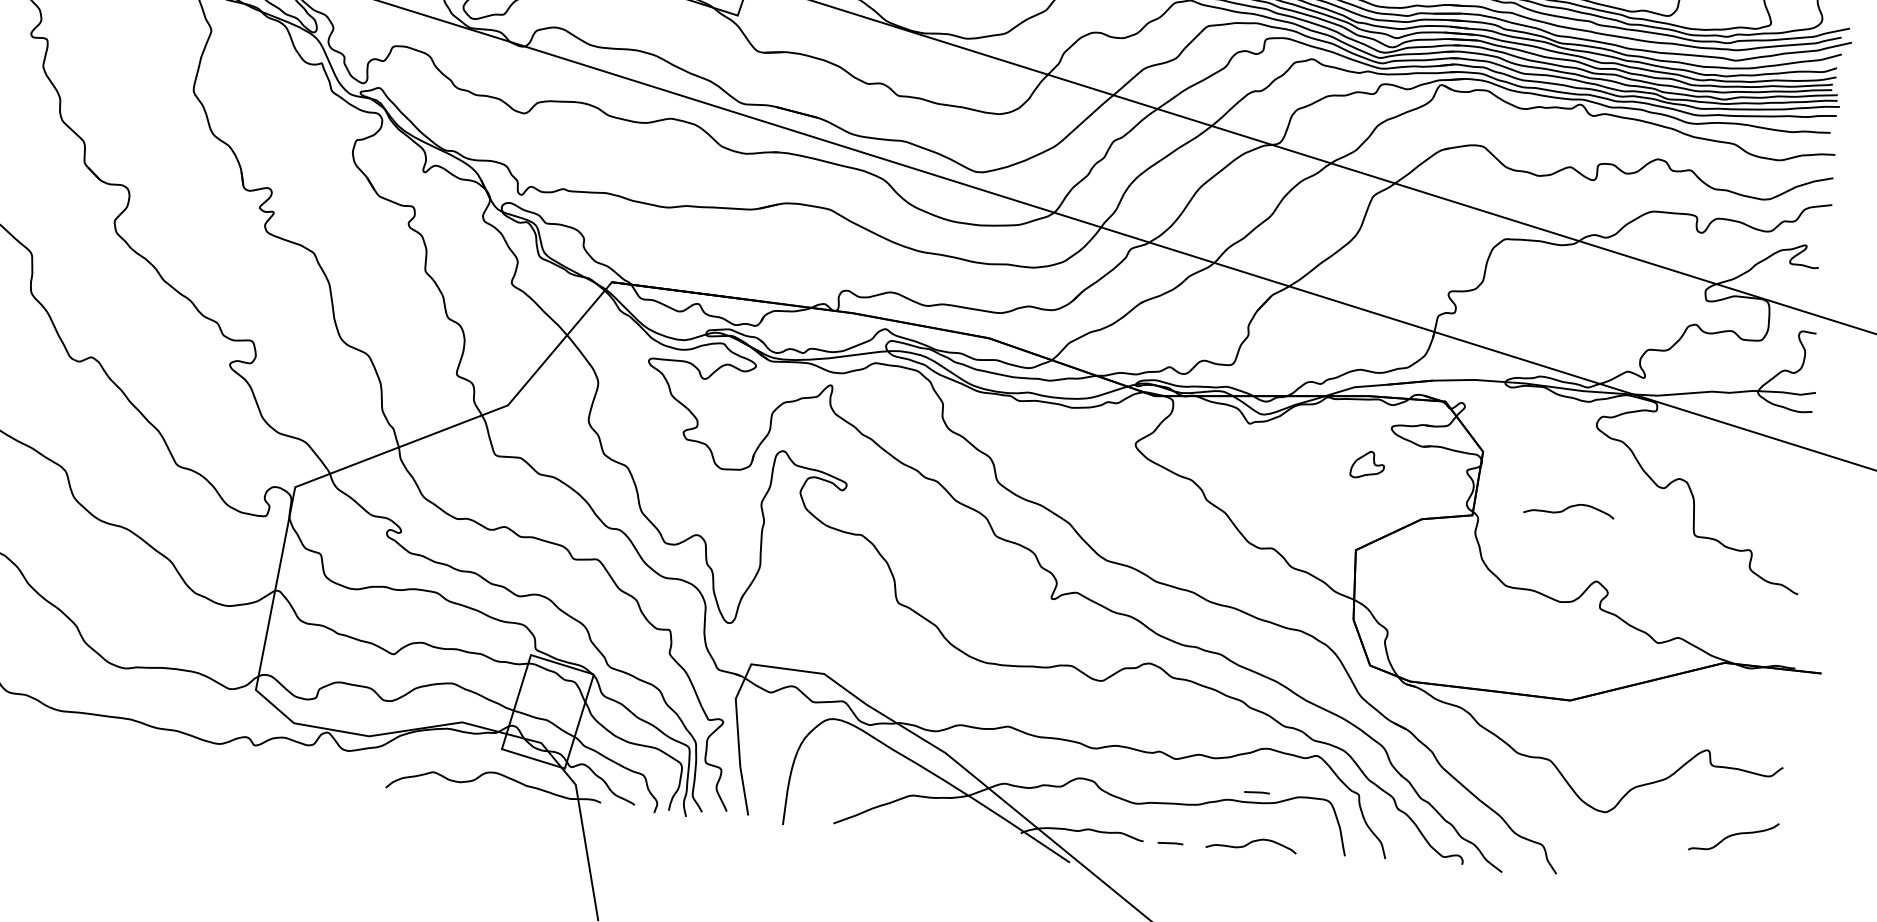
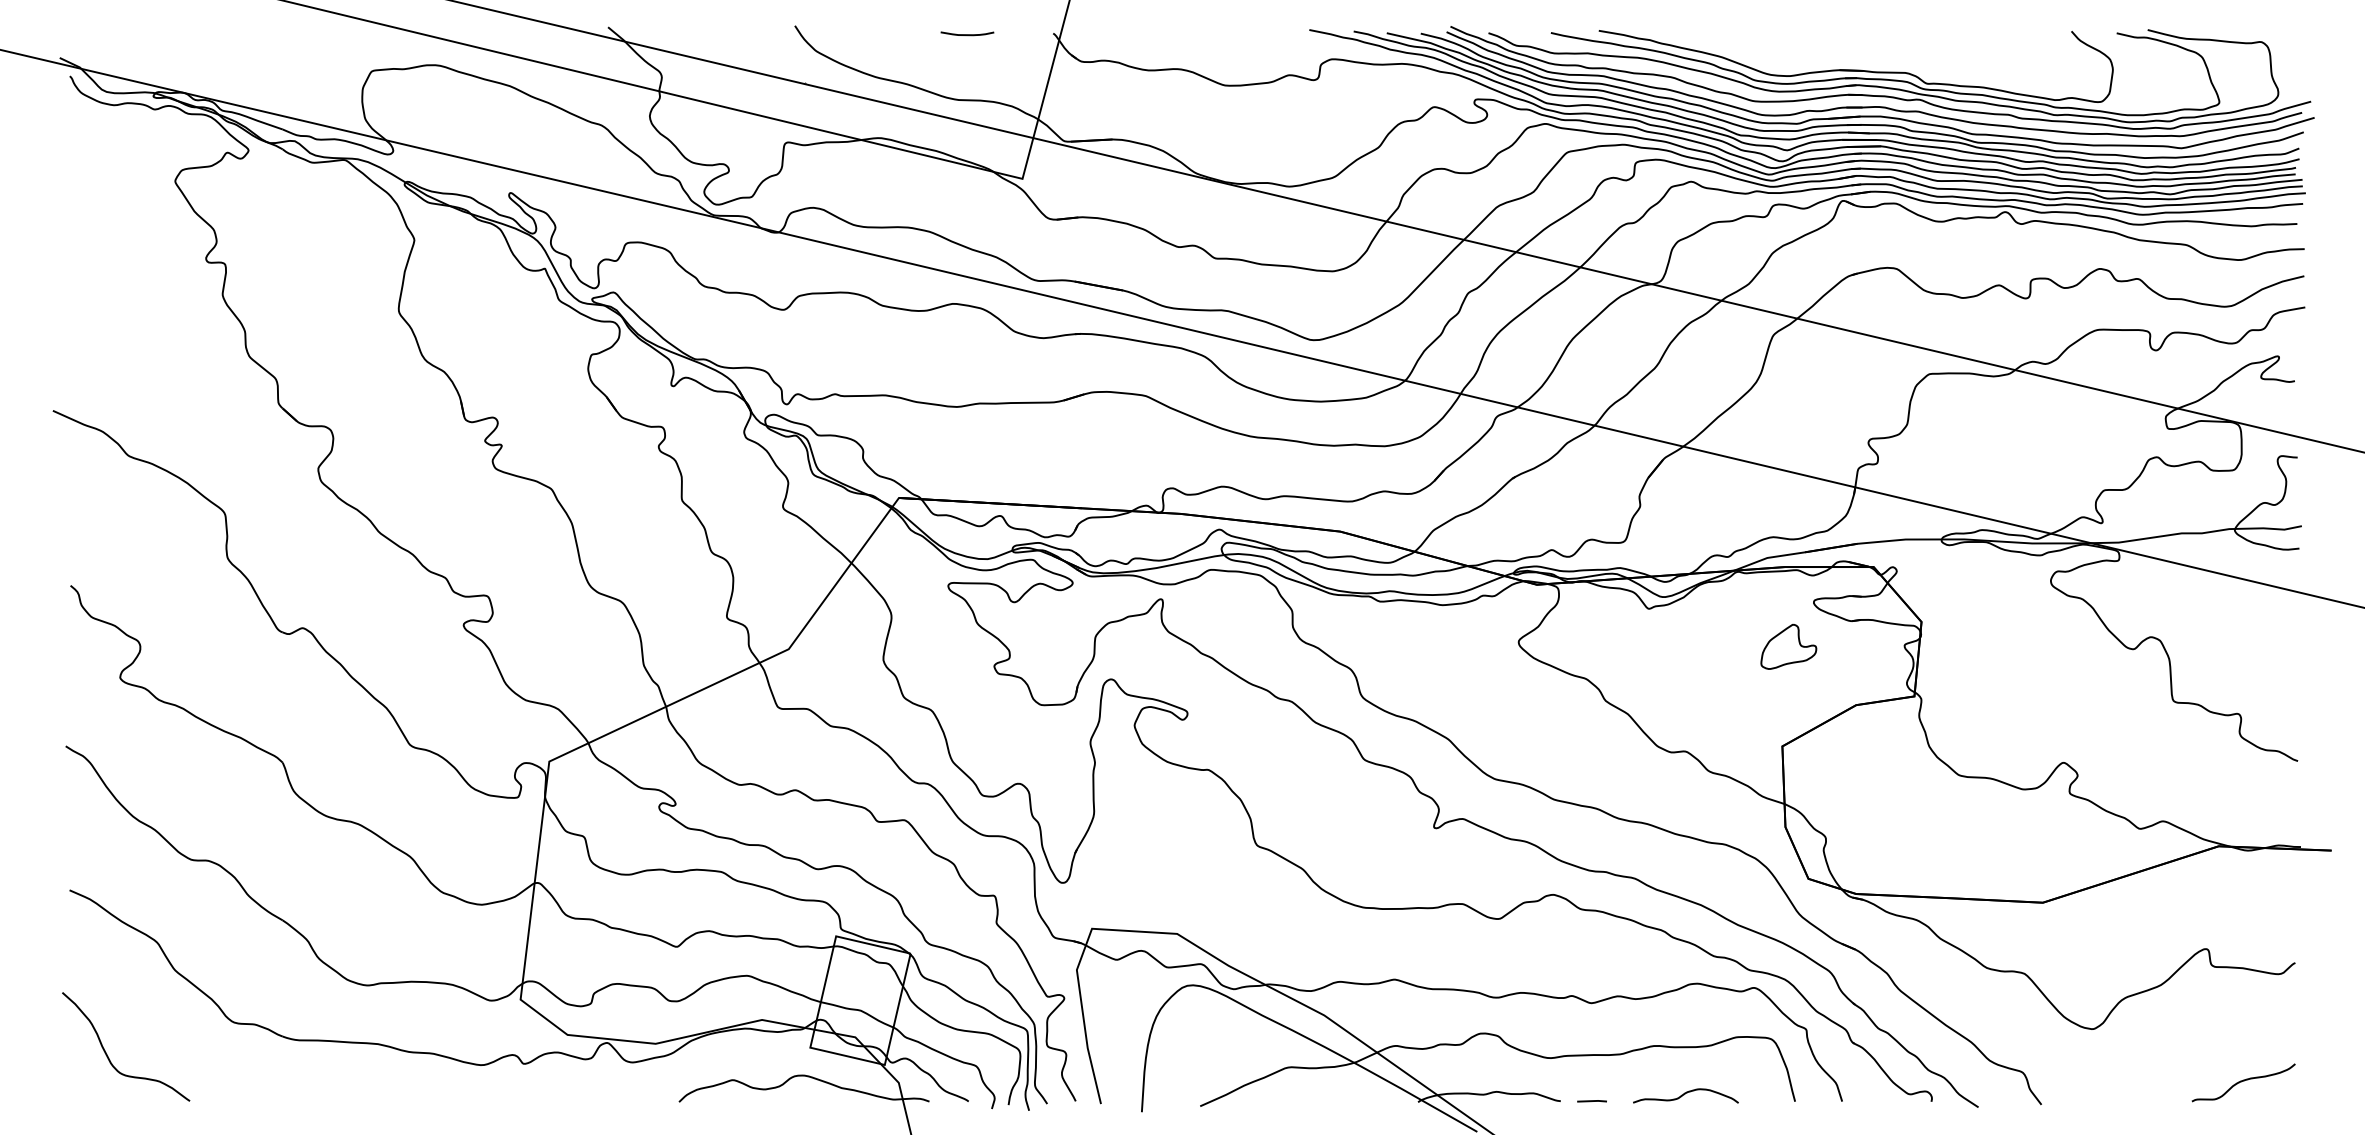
part: (1367, 464) -> (1788, 646), size x1.43
curve: (1568, 508) -> (2025, 680), removed
line: (1256, 792) -> (1687, 1035), removed
curve: (1733, 835) -> (2243, 1081), moved

